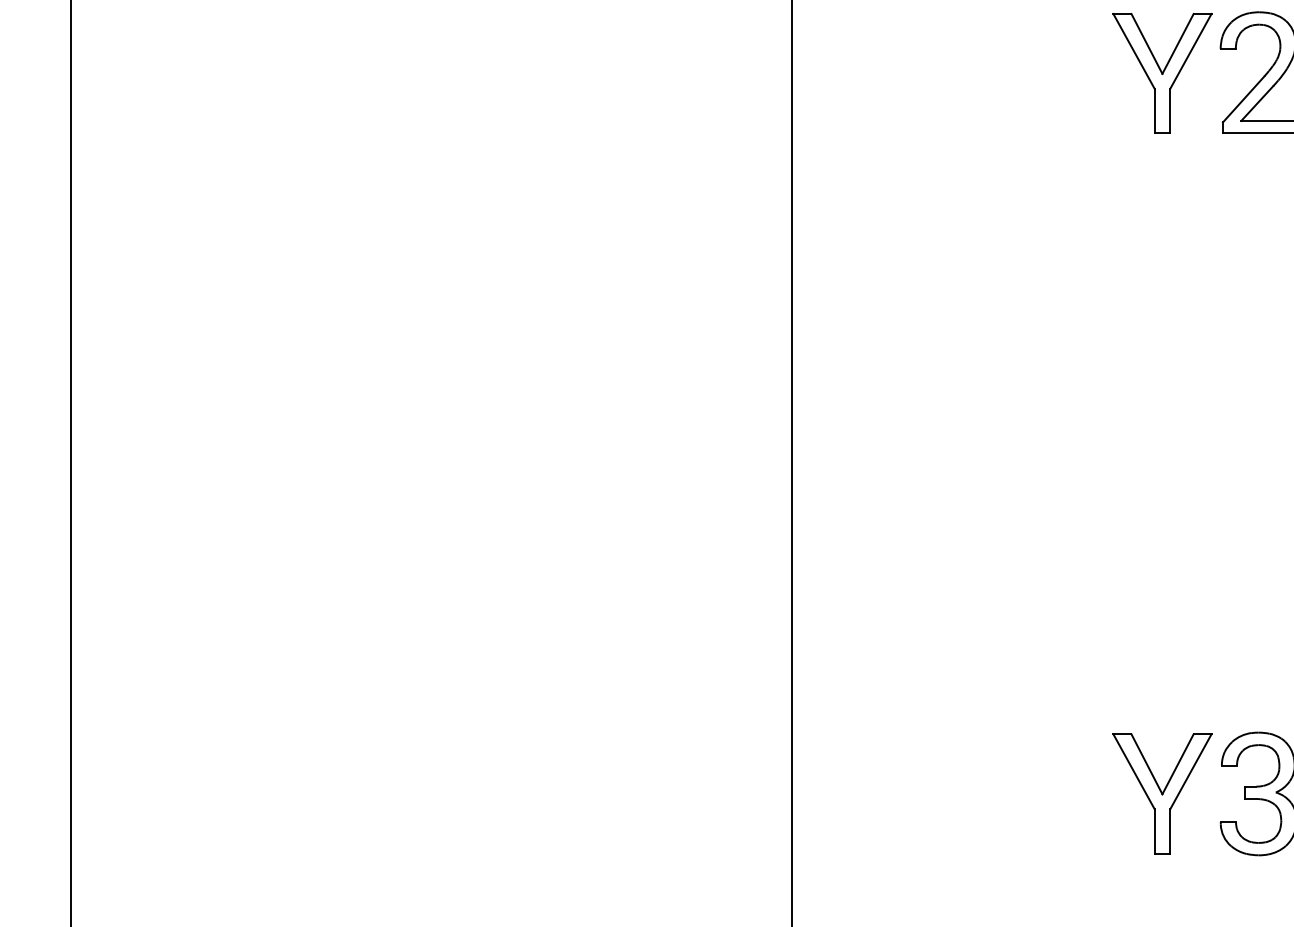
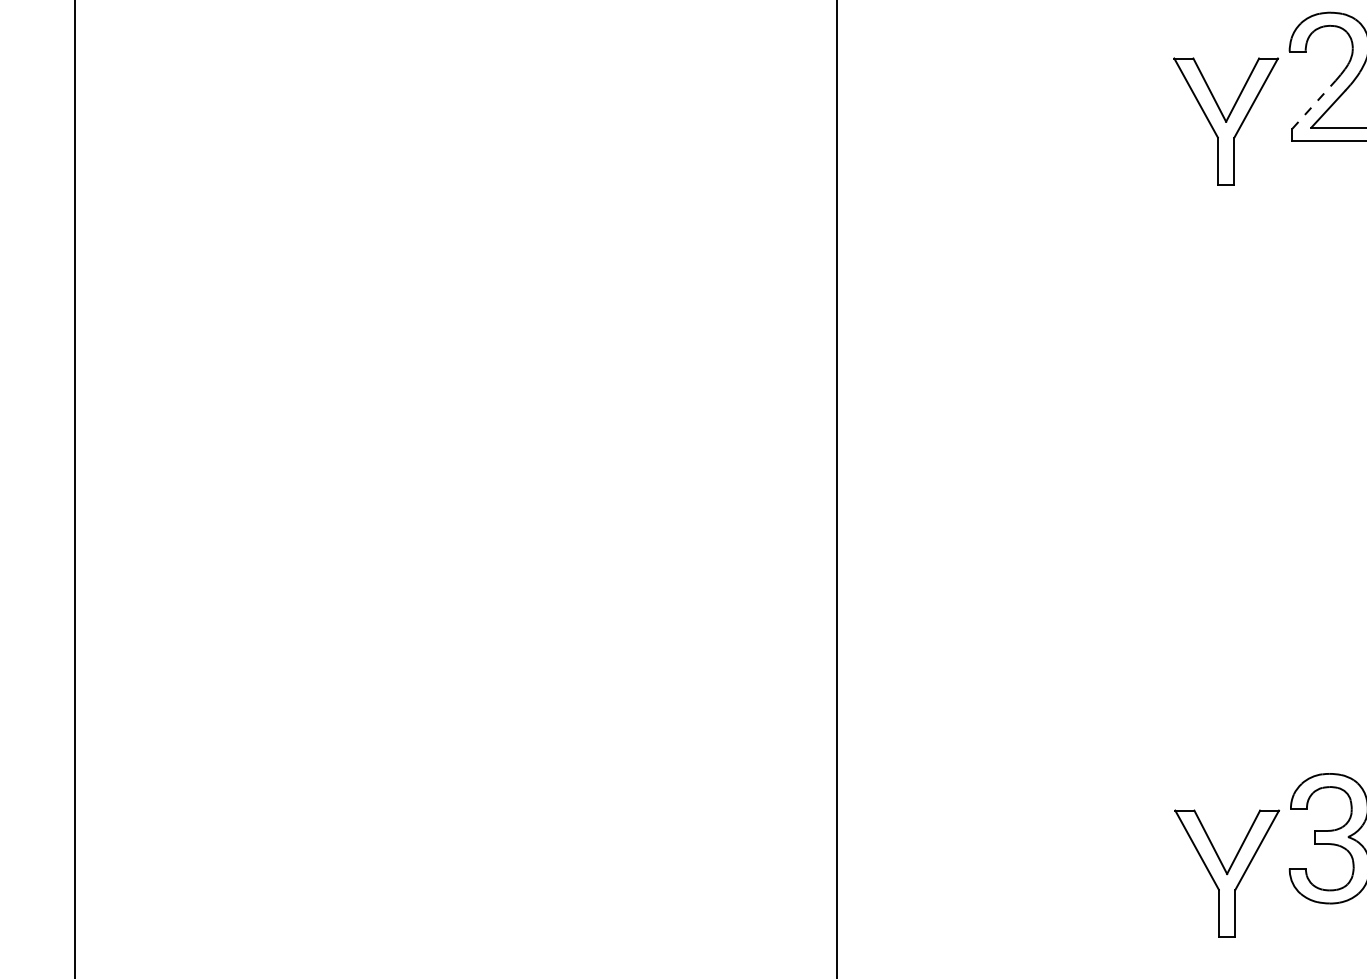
part: (1161, 73) -> (1225, 121), moved
line: (1243, 99) -> (1313, 104), solid -> dashed
part: (1162, 793) -> (1227, 873), moved

